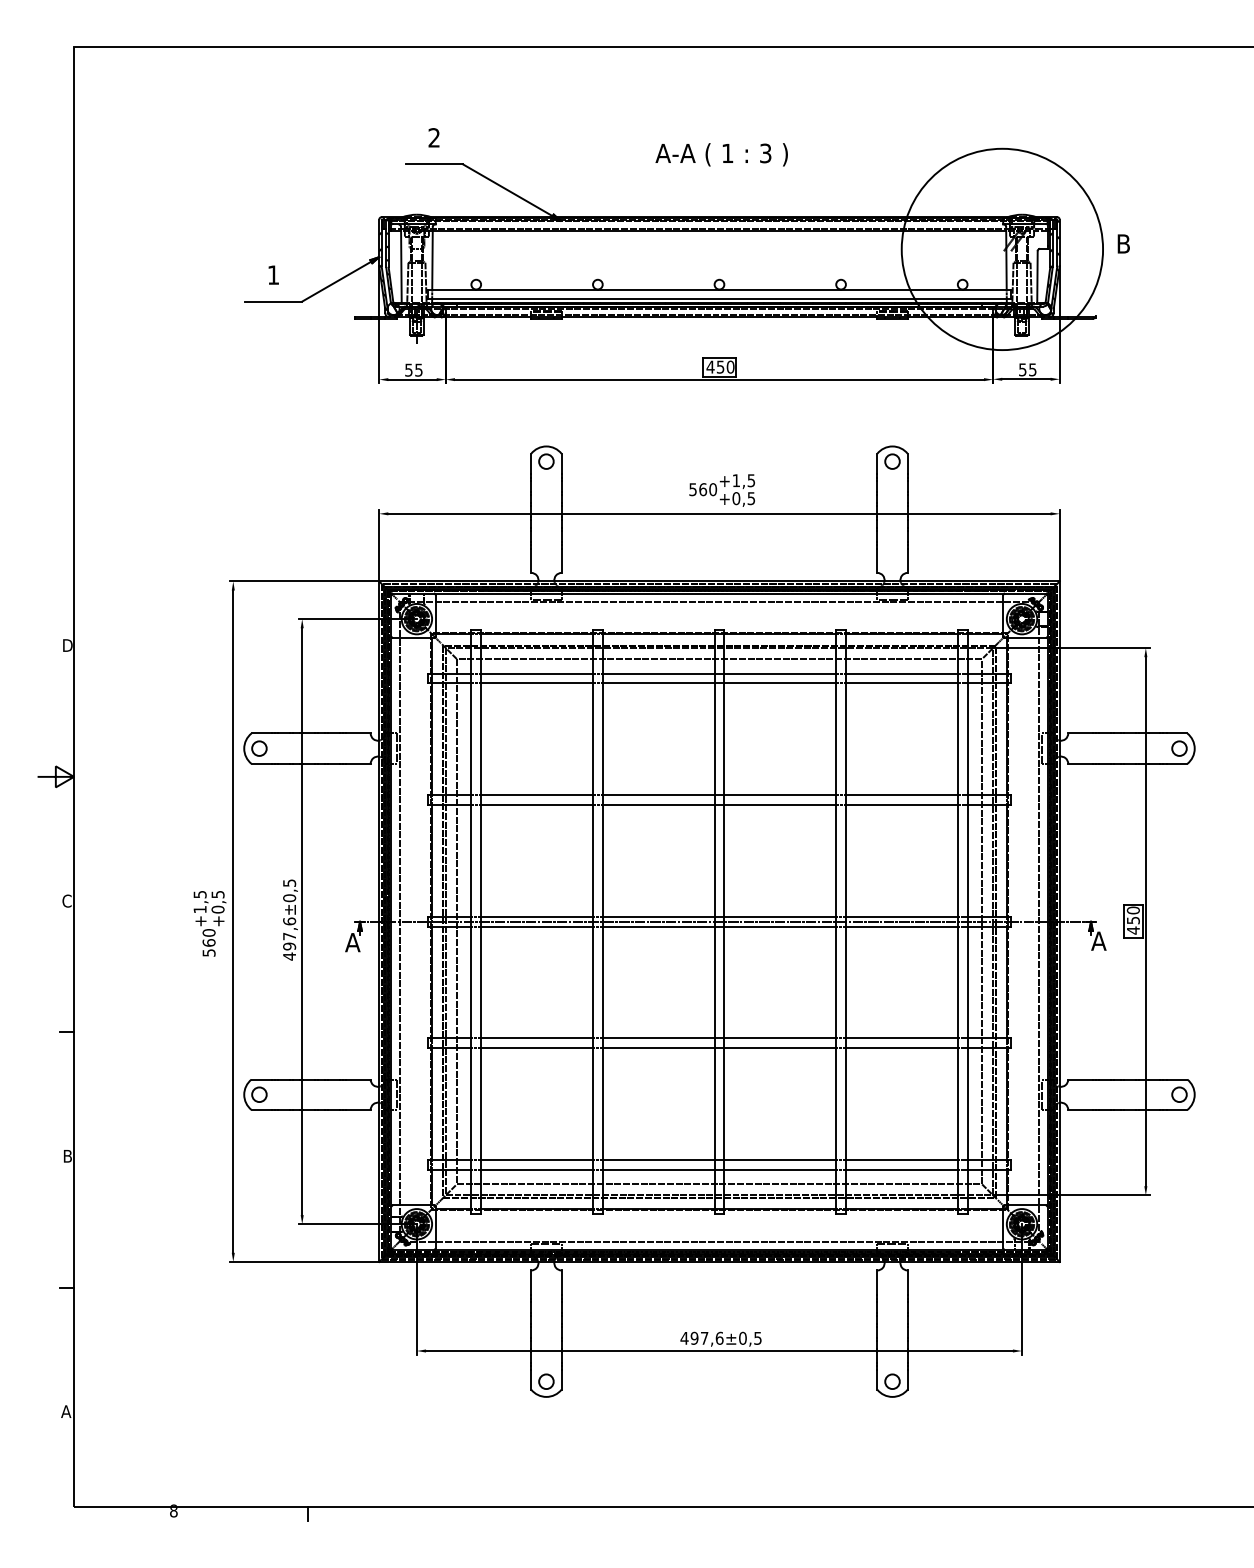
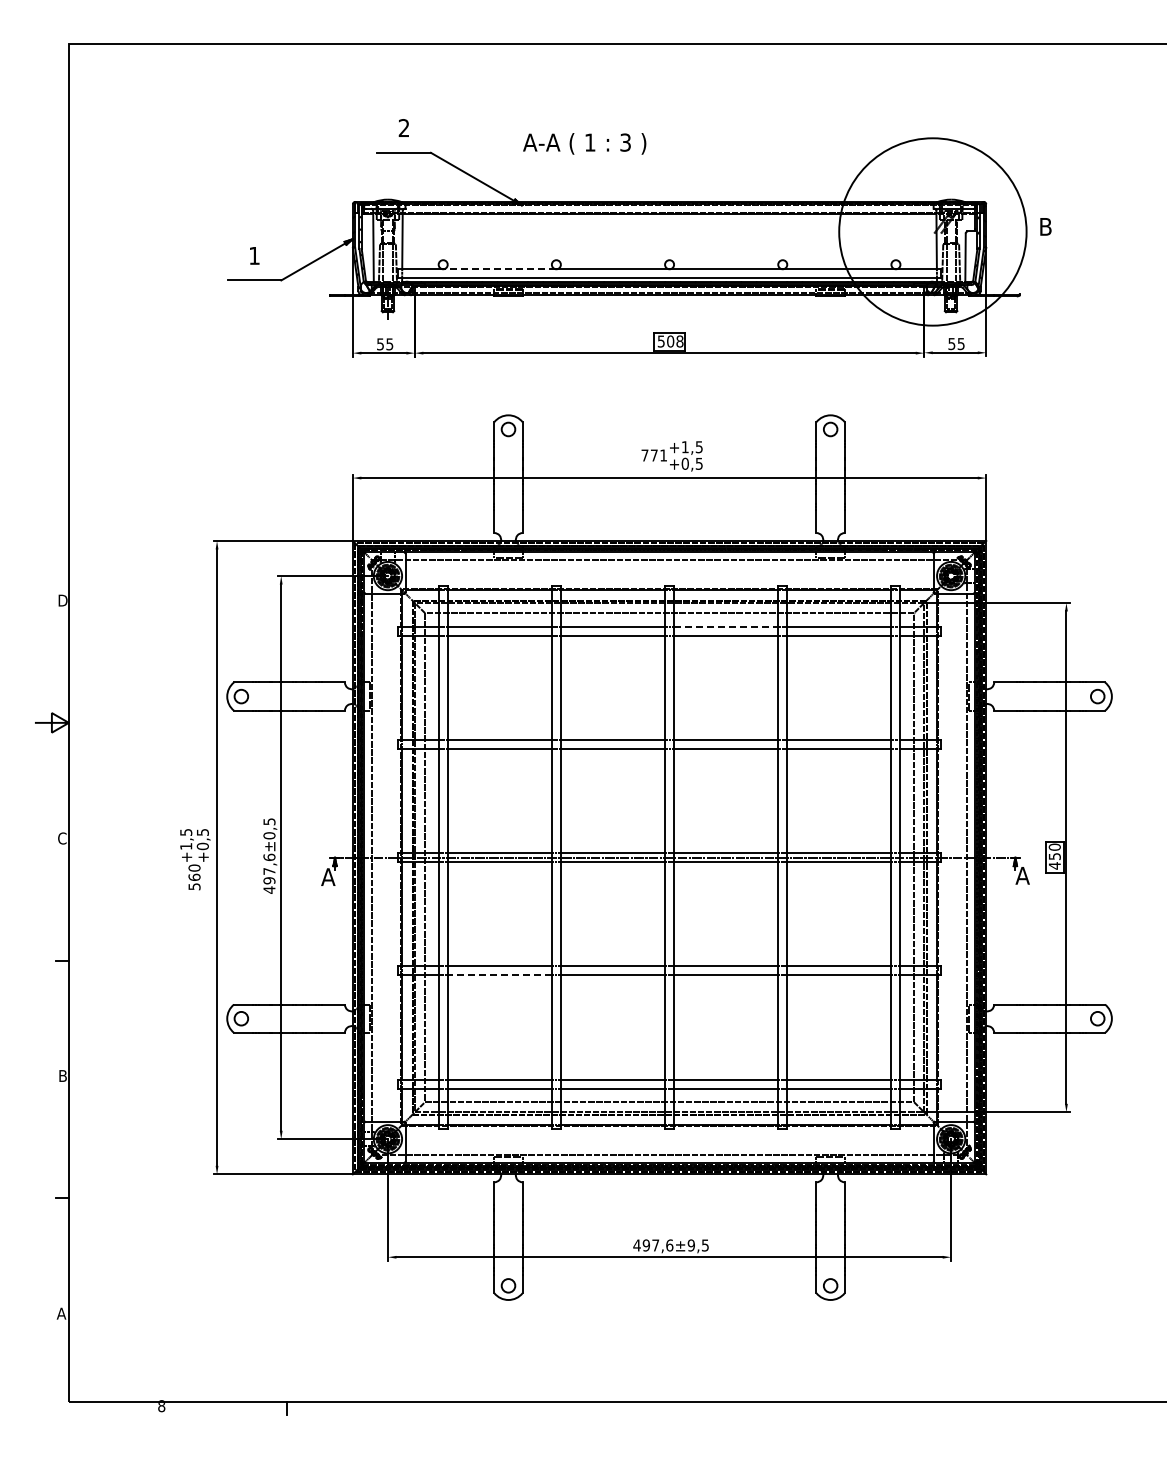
text: (721, 154) -> (584, 143), moved
line: (536, 289) -> (499, 269), solid -> dashed
text: (720, 367) -> (670, 341), 450 -> 508
text: (703, 489) -> (654, 455), 560 -> 771
line: (780, 673) -> (726, 626), solid -> dashed
line: (536, 1048) -> (499, 975), solid -> dashed
text: (741, 1338) -> (690, 1245), ±0,5 -> ±9,5

